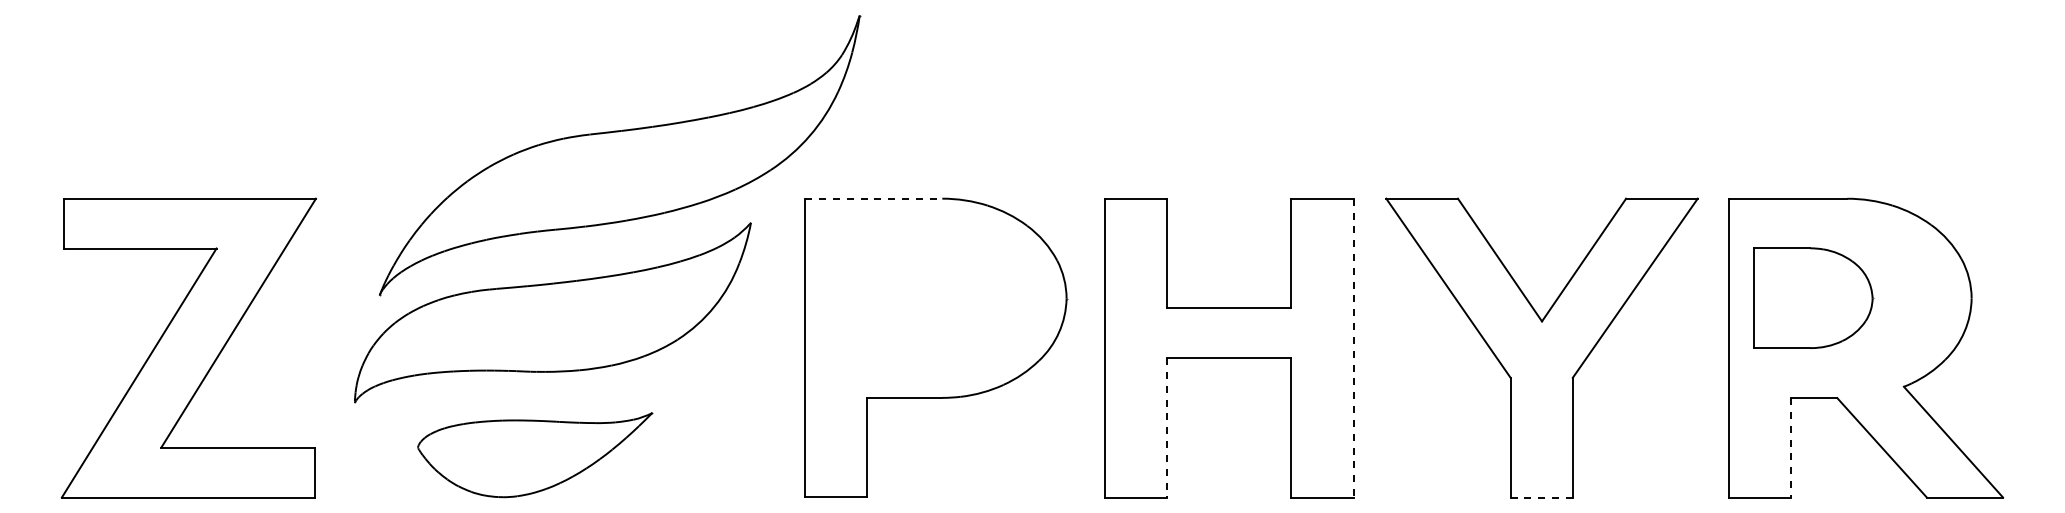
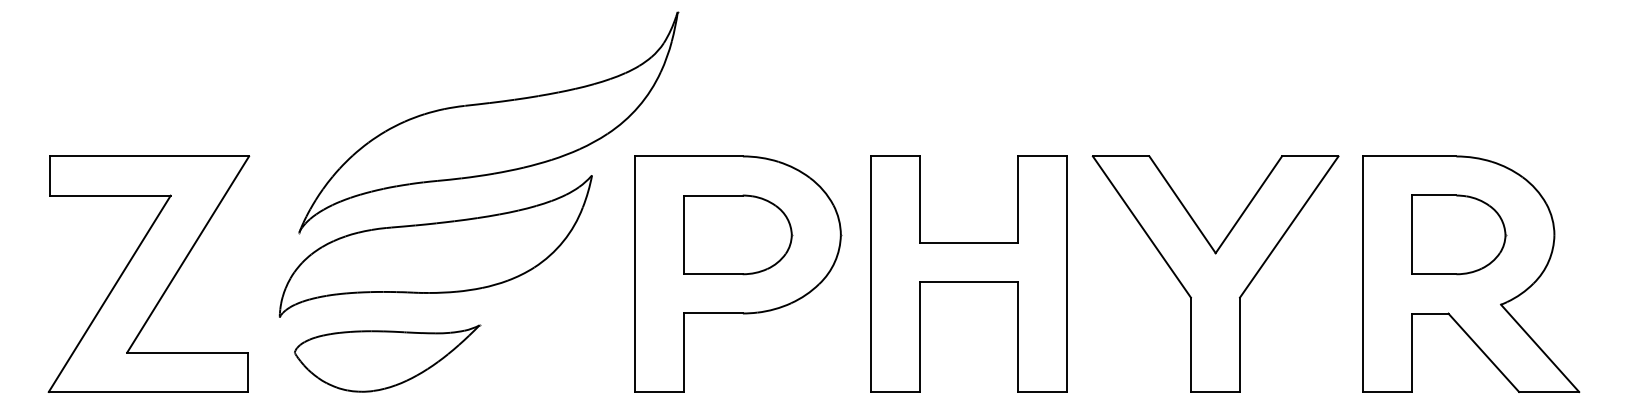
line: (873, 198) -> (688, 156), dashed -> solid
part: (935, 297) -> (737, 234), added
part: (1813, 297) -> (1458, 234), moved
line: (1354, 348) -> (1067, 274), dashed -> solid
line: (1167, 427) -> (920, 336), dashed -> solid
line: (1791, 447) -> (1412, 352), dashed -> solid
part: (535, 455) -> (387, 358), moved
line: (1541, 497) -> (1215, 392), dashed -> solid

